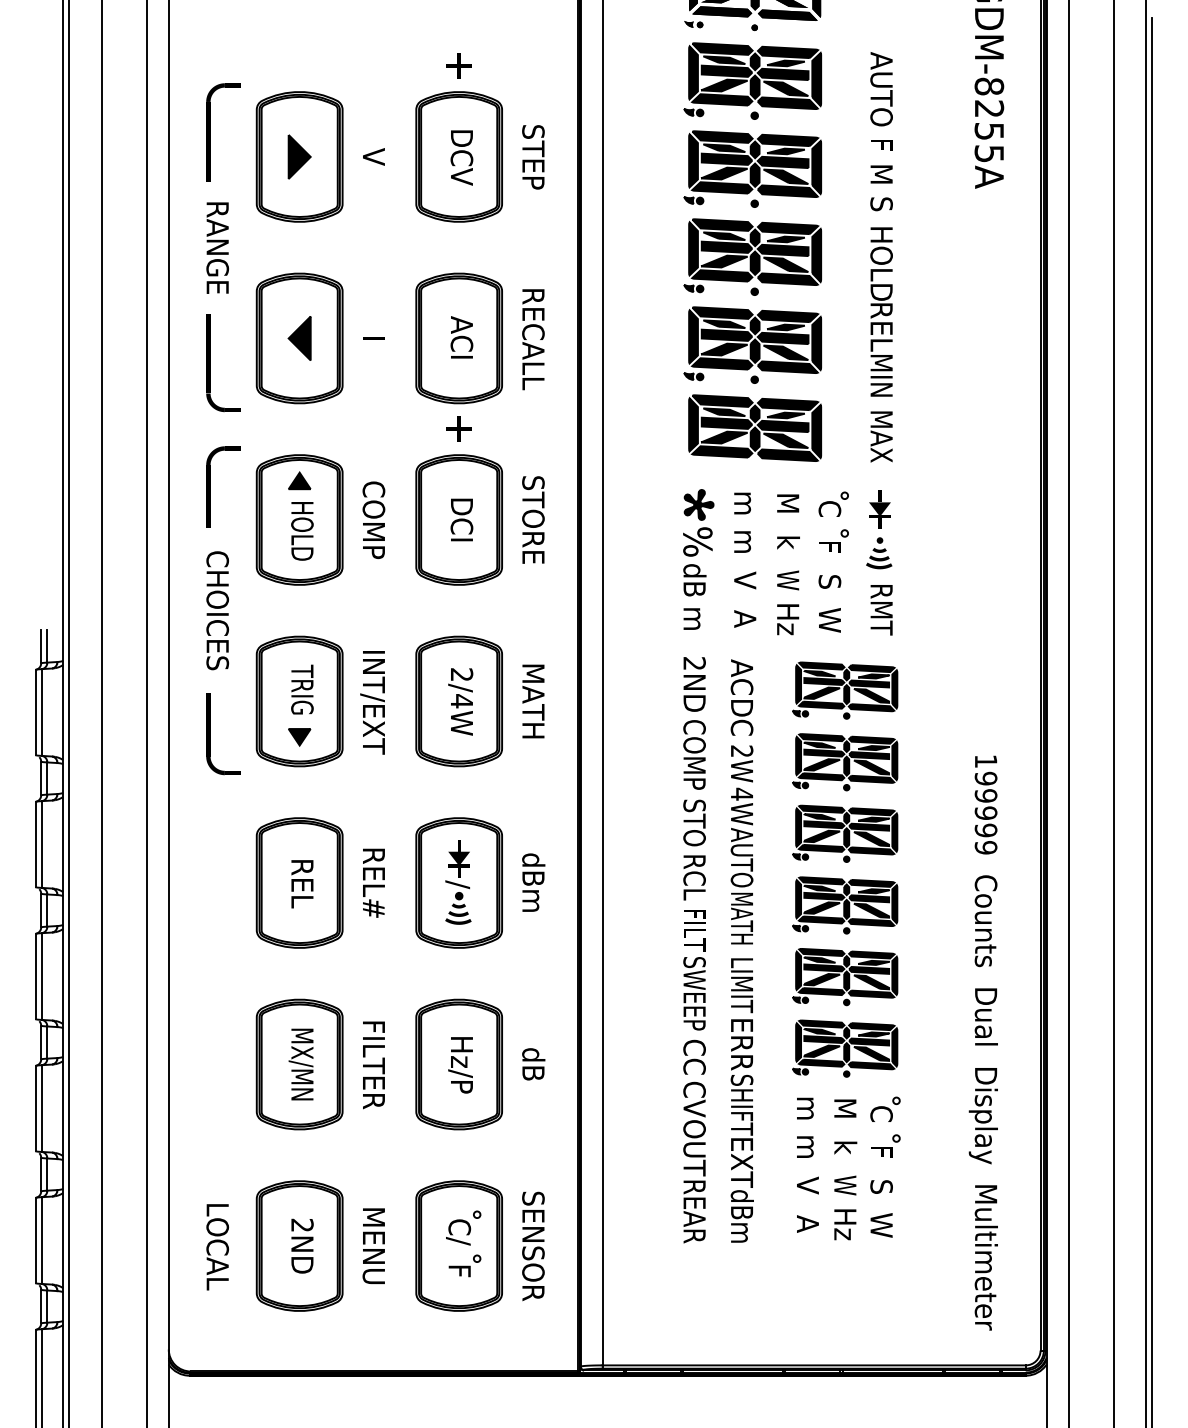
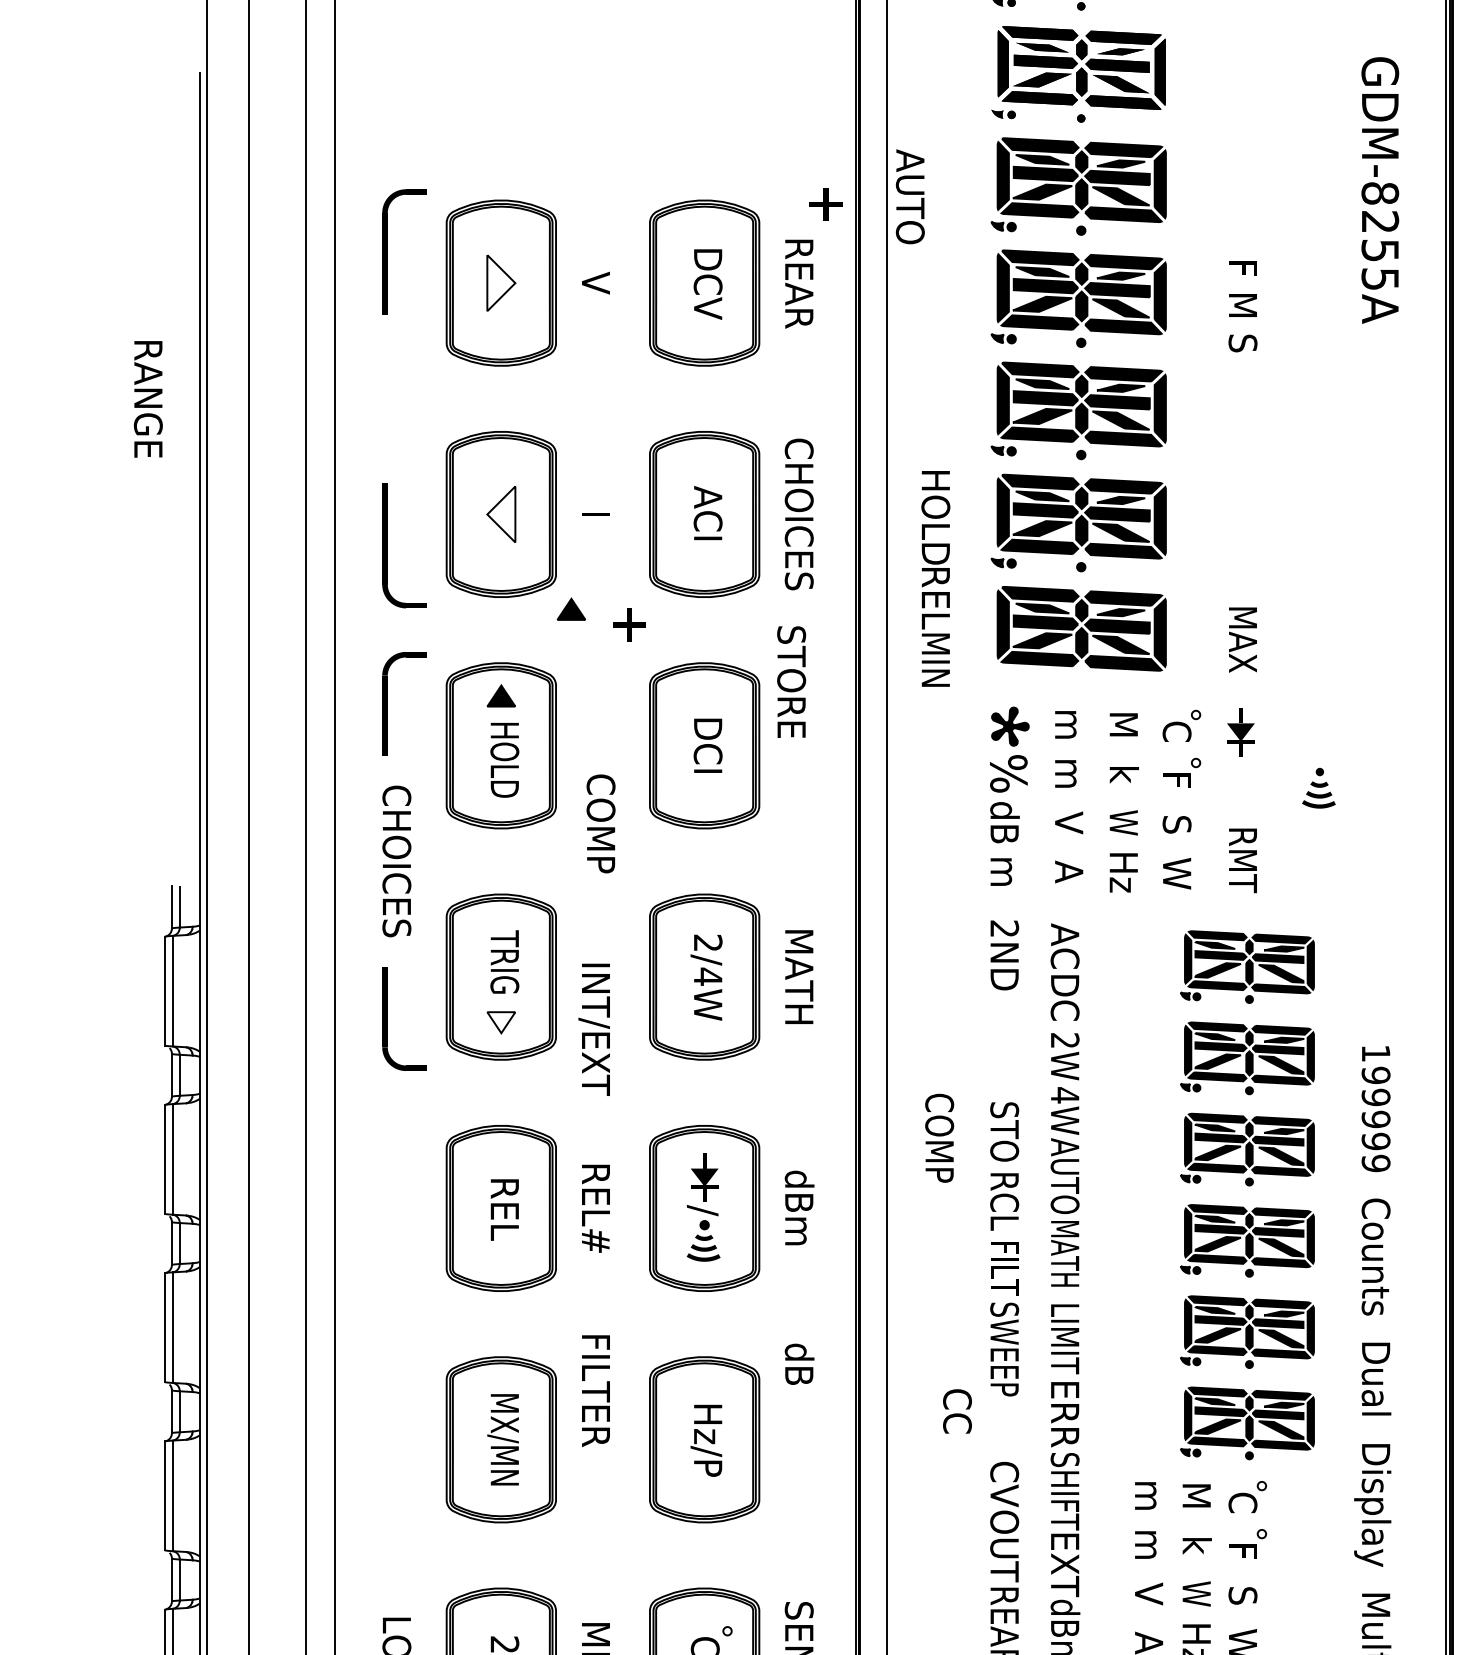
part: (458, 65) -> (824, 203), moved
text: (881, 89) -> (910, 197), moved
fill: (299, 156) -> (501, 282), removed
text: (533, 157) -> (799, 283), STEP -> REAR
text: (217, 247) -> (148, 398), moved
text: (881, 311) -> (935, 578), moved
fill: (299, 338) -> (501, 514), removed
text: (533, 338) -> (799, 514), RECALL -> CHOICES
part: (354, 412) -> (571, 608), added
part: (458, 428) -> (628, 624), moved
text: (533, 519) -> (791, 681), moved
text: (373, 520) -> (600, 824), moved
part: (879, 553) -> (1319, 788), moved
text: (372, 702) -> (594, 1029), moved
fill: (299, 737) -> (501, 1023), removed
text: (694, 754) -> (939, 1137), moved
part: (845, 862) -> (1247, 1186), moved
text: (694, 1056) -> (957, 1410), moved
text: (533, 1064) -> (799, 1364), moved
text: (373, 1065) -> (595, 1391), moved

